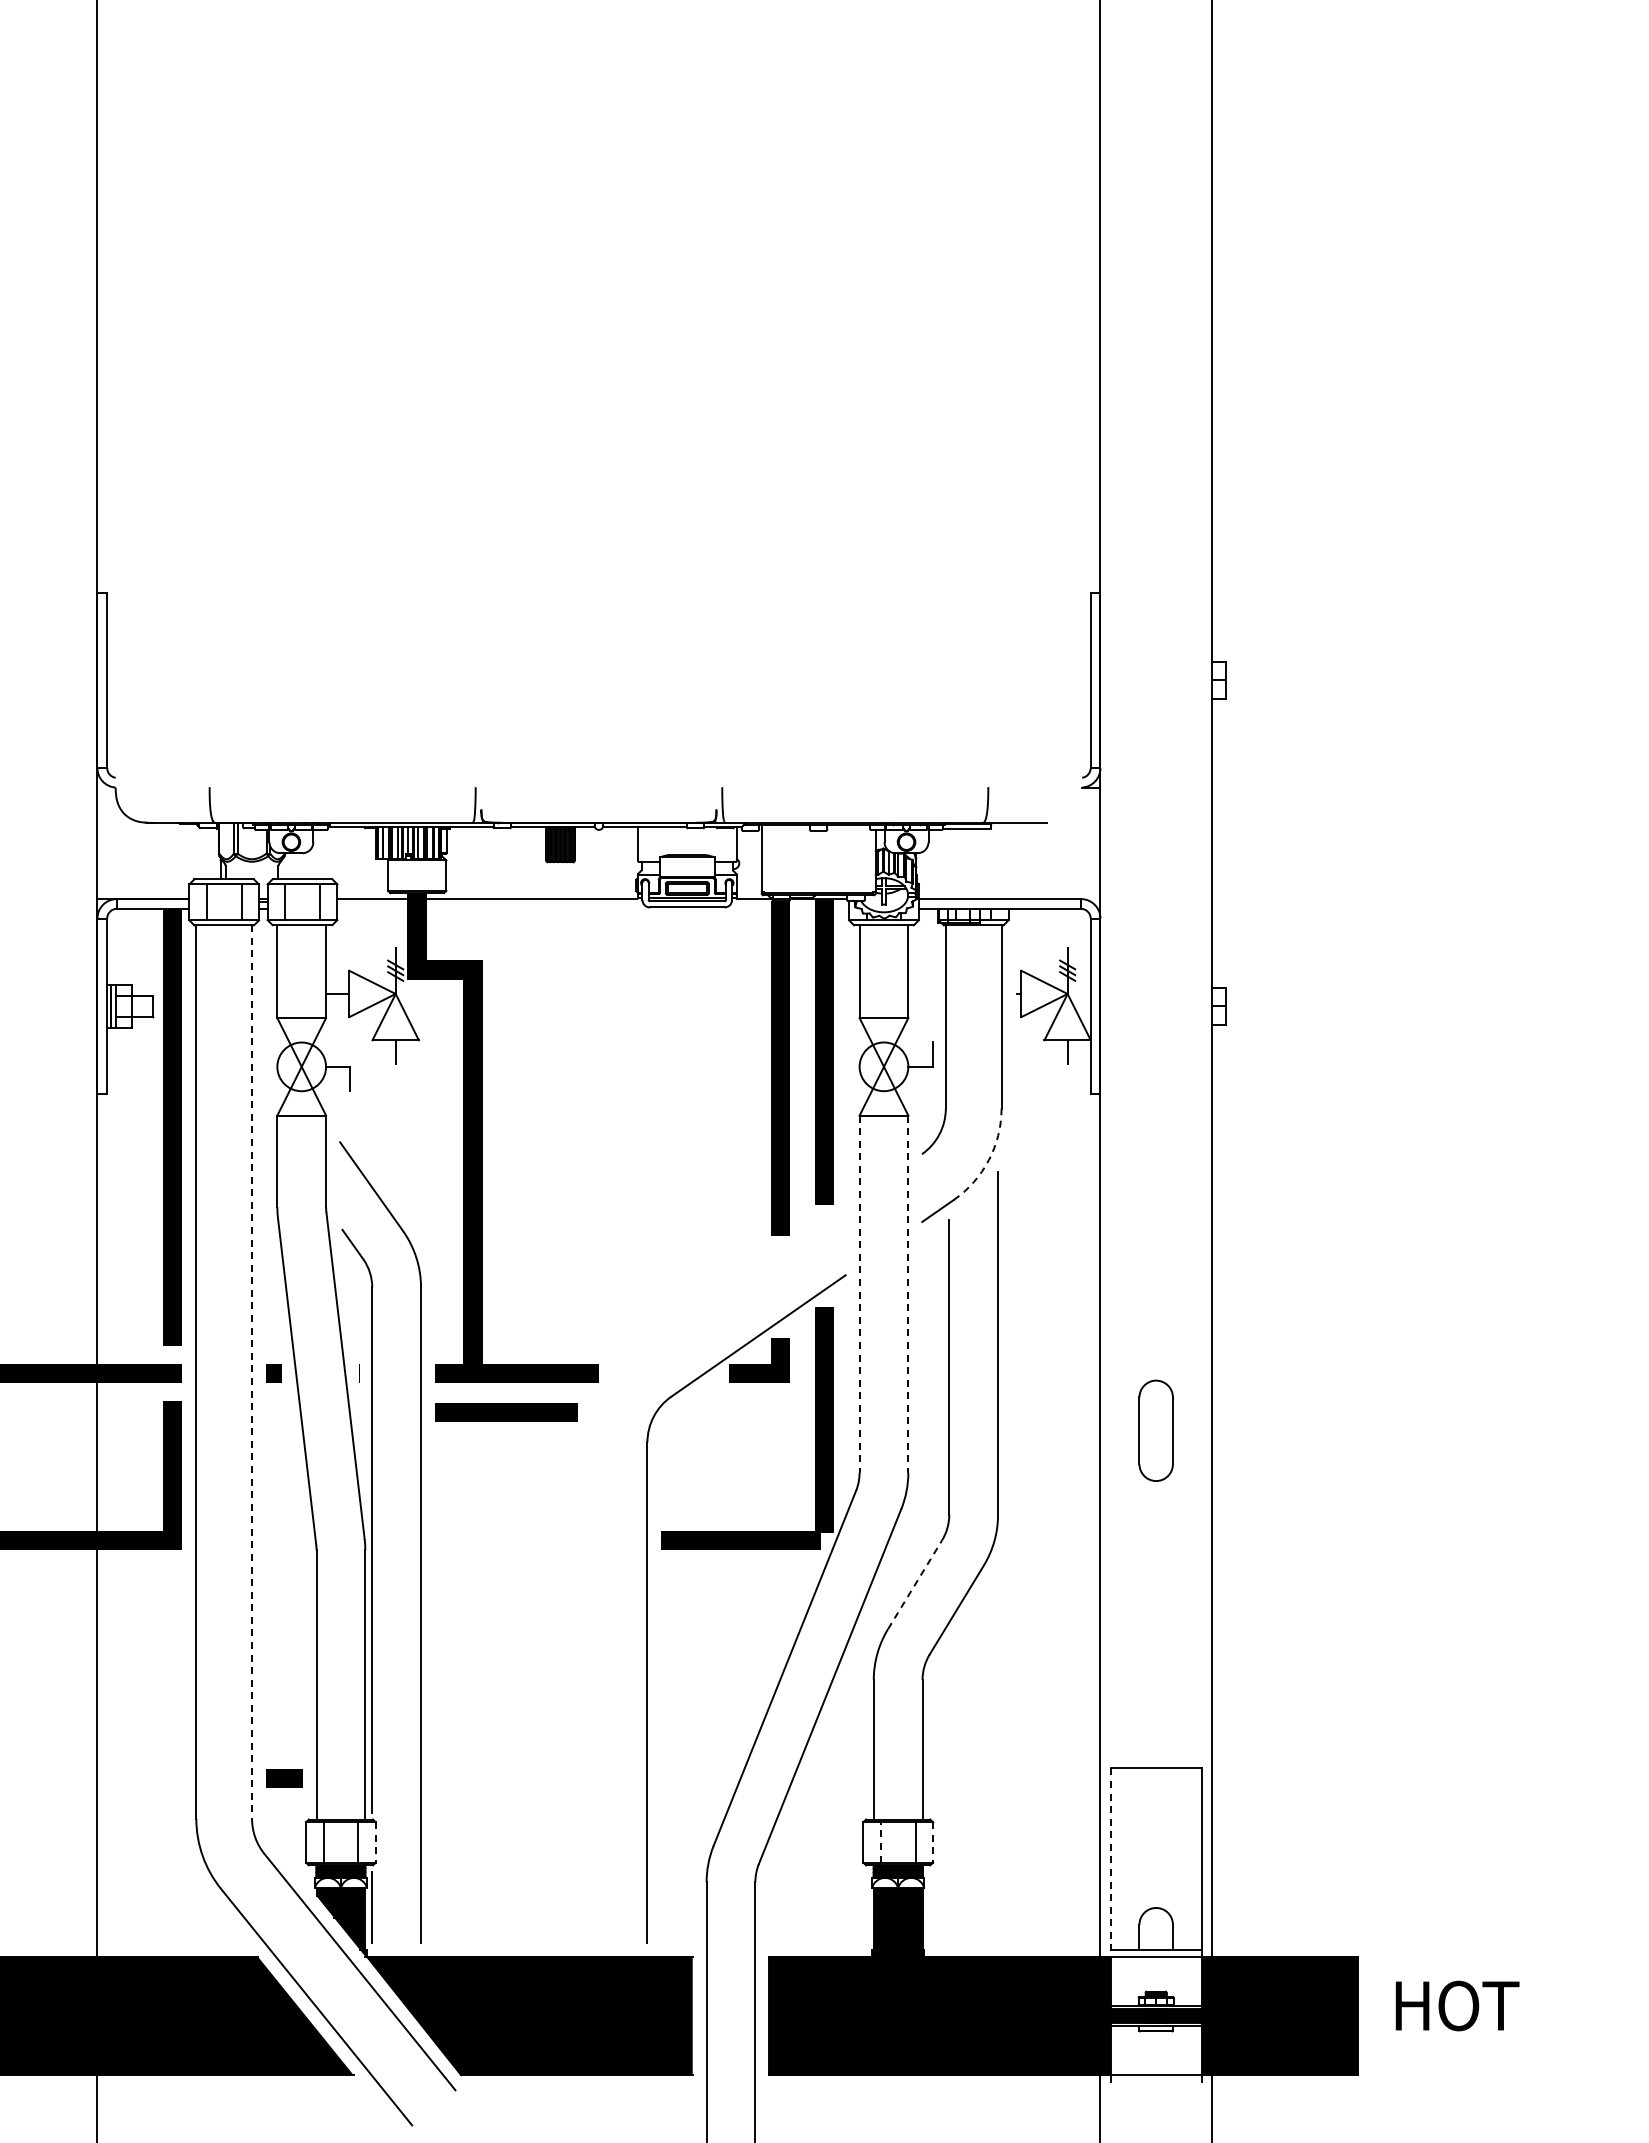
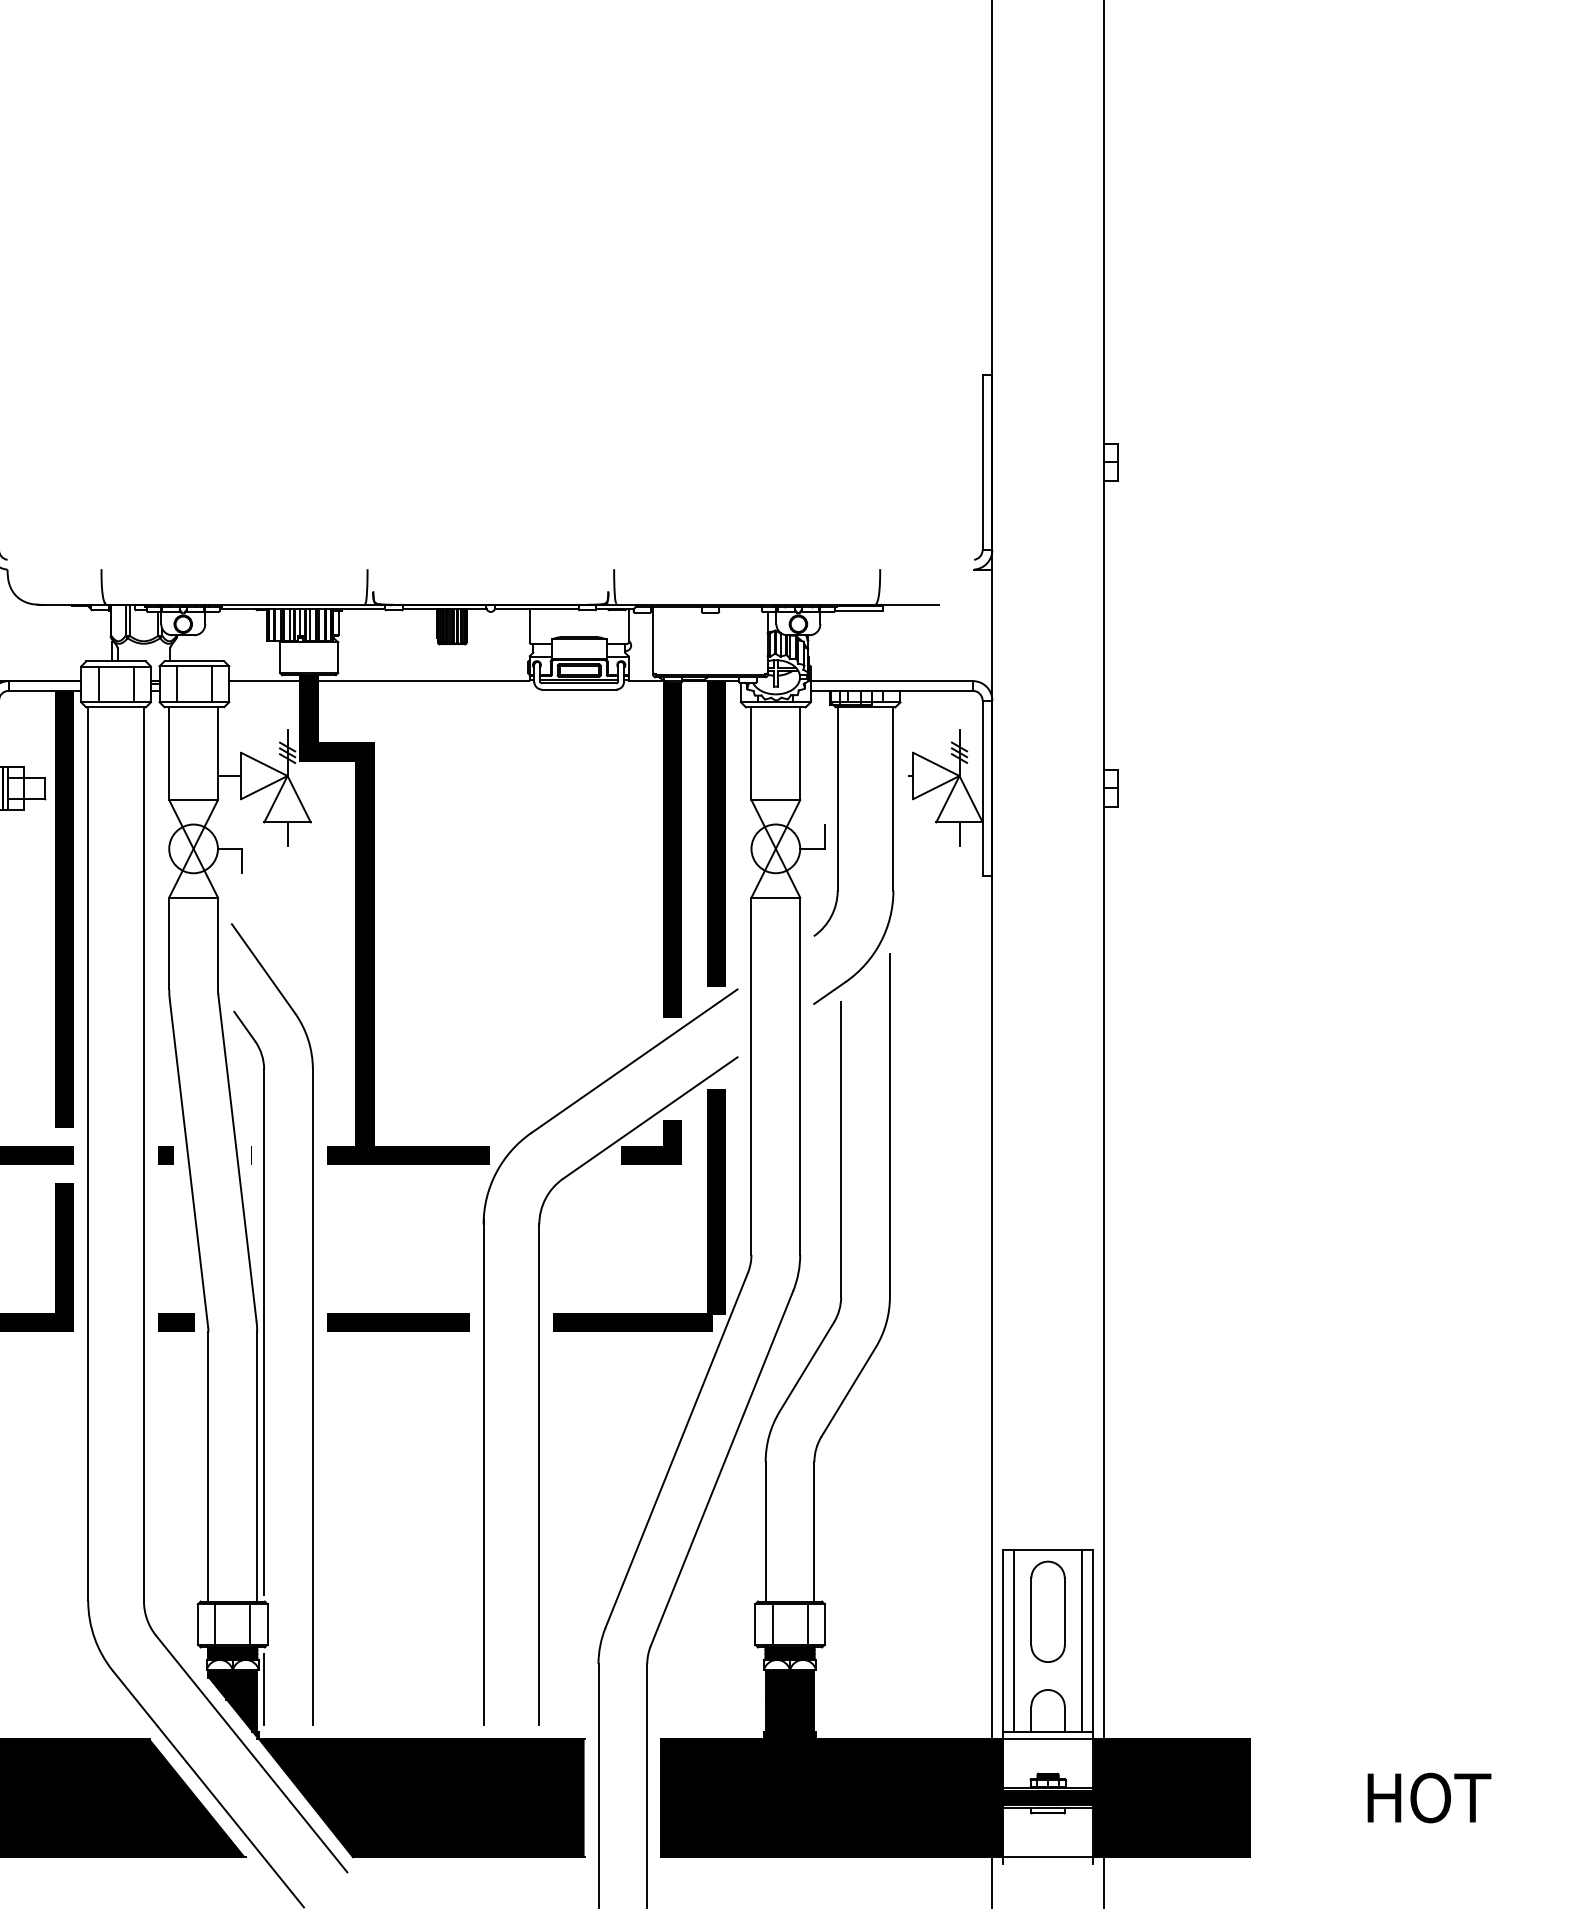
arc: (988, 1160) -> (880, 942), dashed -> solid
line: (859, 1294) -> (751, 1076), dashed -> solid
line: (908, 1294) -> (800, 1076), dashed -> solid
line: (252, 1372) -> (144, 1154), dashed -> solid
line: (506, 1412) -> (398, 1322), moved
part: (1155, 1430) -> (1047, 1611), moved
part: (592, 1574) -> (484, 1356), added
line: (915, 1584) -> (807, 1366), dashed -> solid
line: (284, 1778) -> (176, 1322), moved
line: (880, 1841) -> (772, 1623), dashed -> solid
line: (375, 1842) -> (267, 1624), dashed -> solid
line: (933, 1842) -> (825, 1624), dashed -> solid
line: (1121, 1858) -> (1013, 1640), added
line: (1190, 1858) -> (1082, 1640), added
line: (1110, 1863) -> (1002, 1645), dashed -> solid
text: (1457, 2005) -> (1429, 1797), moved

